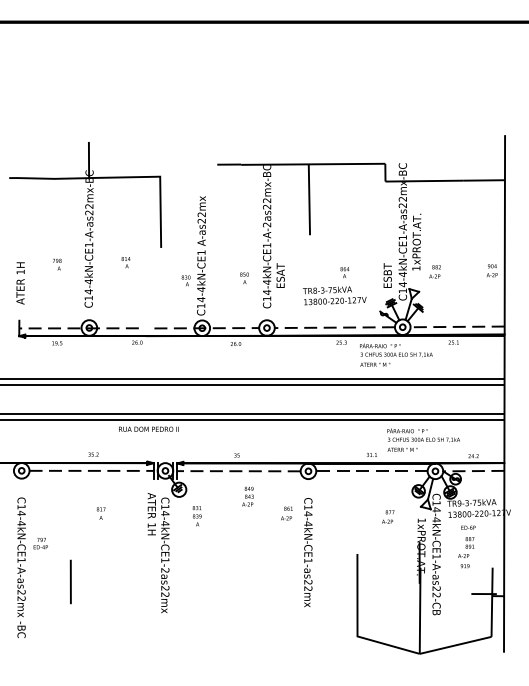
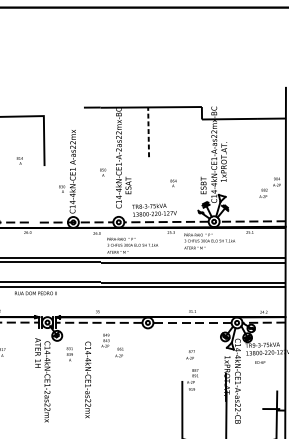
line: (309, 199) -> (148, 132), solid -> dashed
text: (125, 262) -> (19, 160), moved
text: (434, 271) -> (263, 193), moved
text: (244, 277) -> (103, 172), moved
text: (334, 295) -> (154, 210), moved
text: (423, 439) -> (132, 245), moved
text: (286, 513) -> (119, 352), moved
text: (388, 516) -> (190, 354), moved
text: (308, 552) -> (88, 379), moved
text: (466, 552) -> (192, 379), moved

